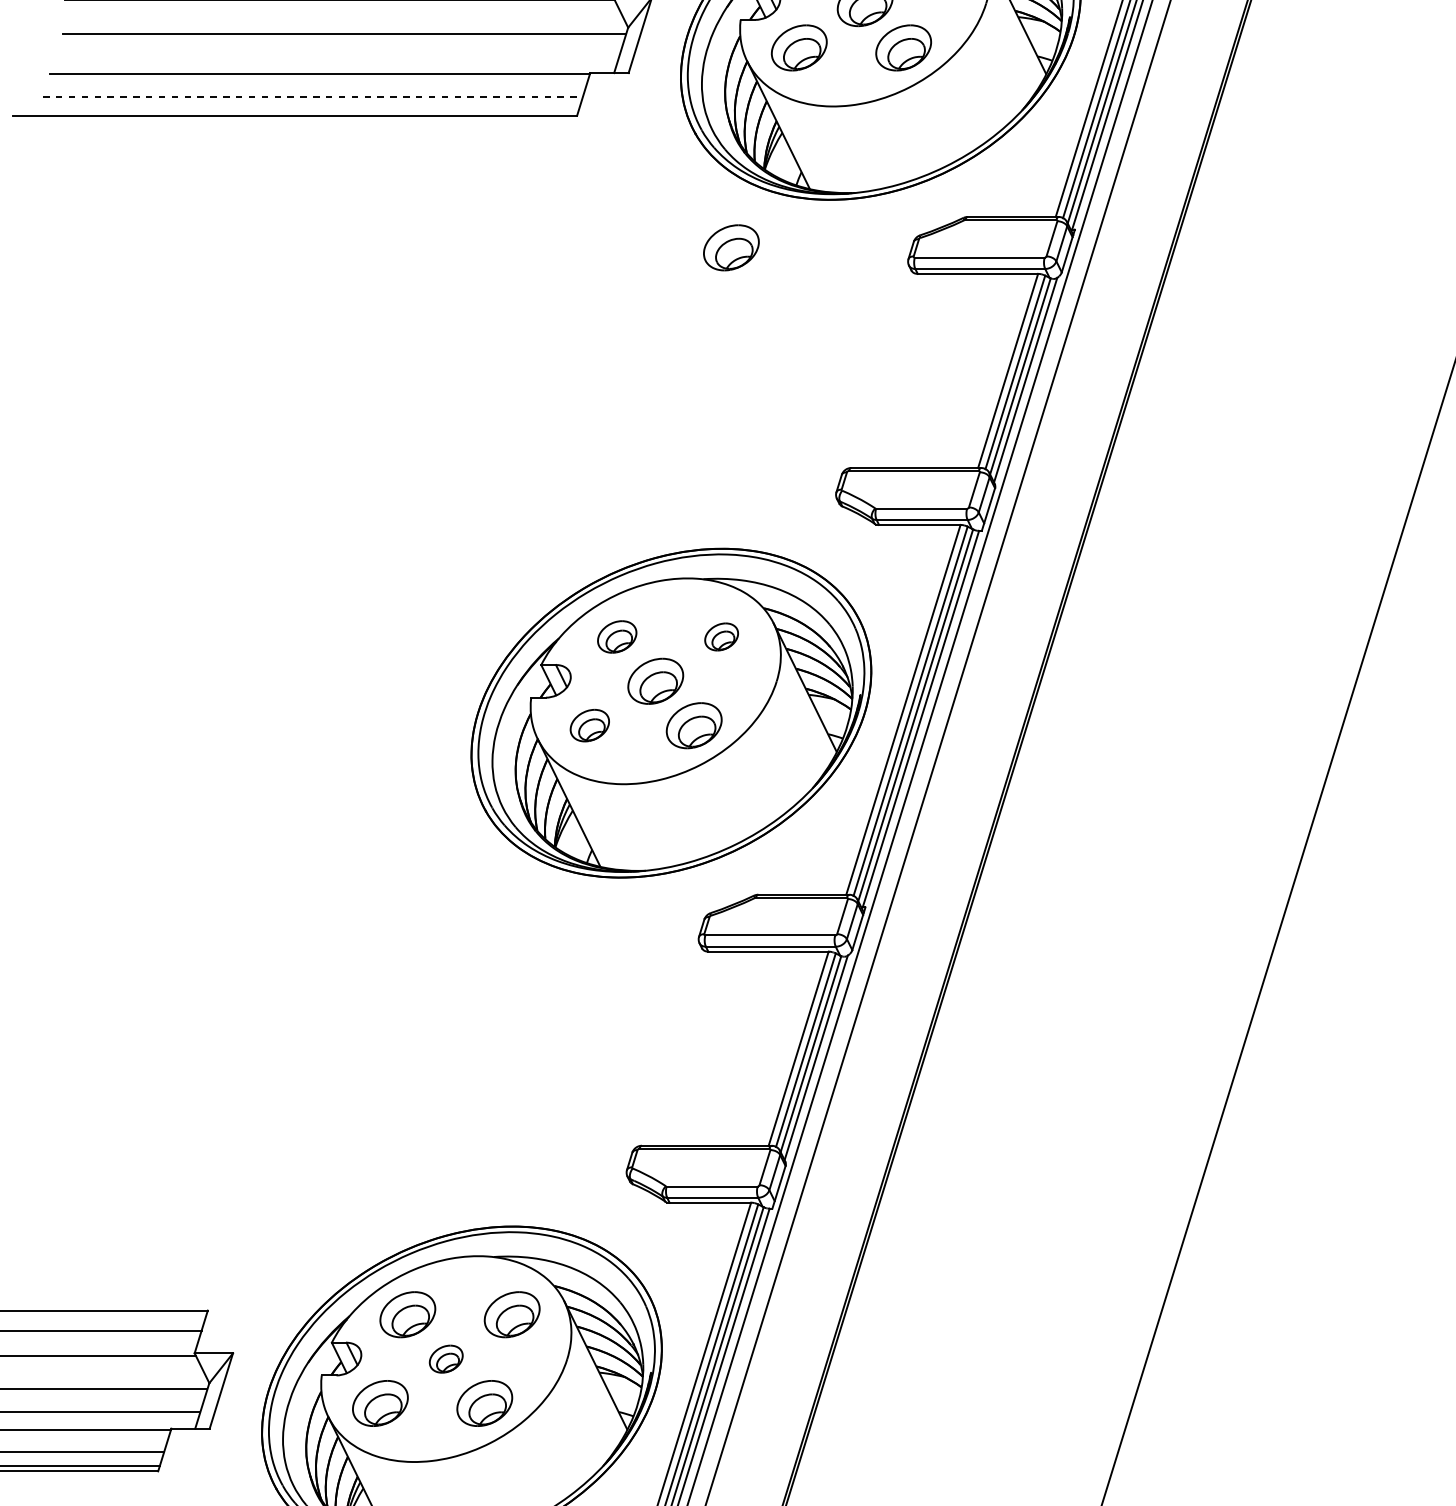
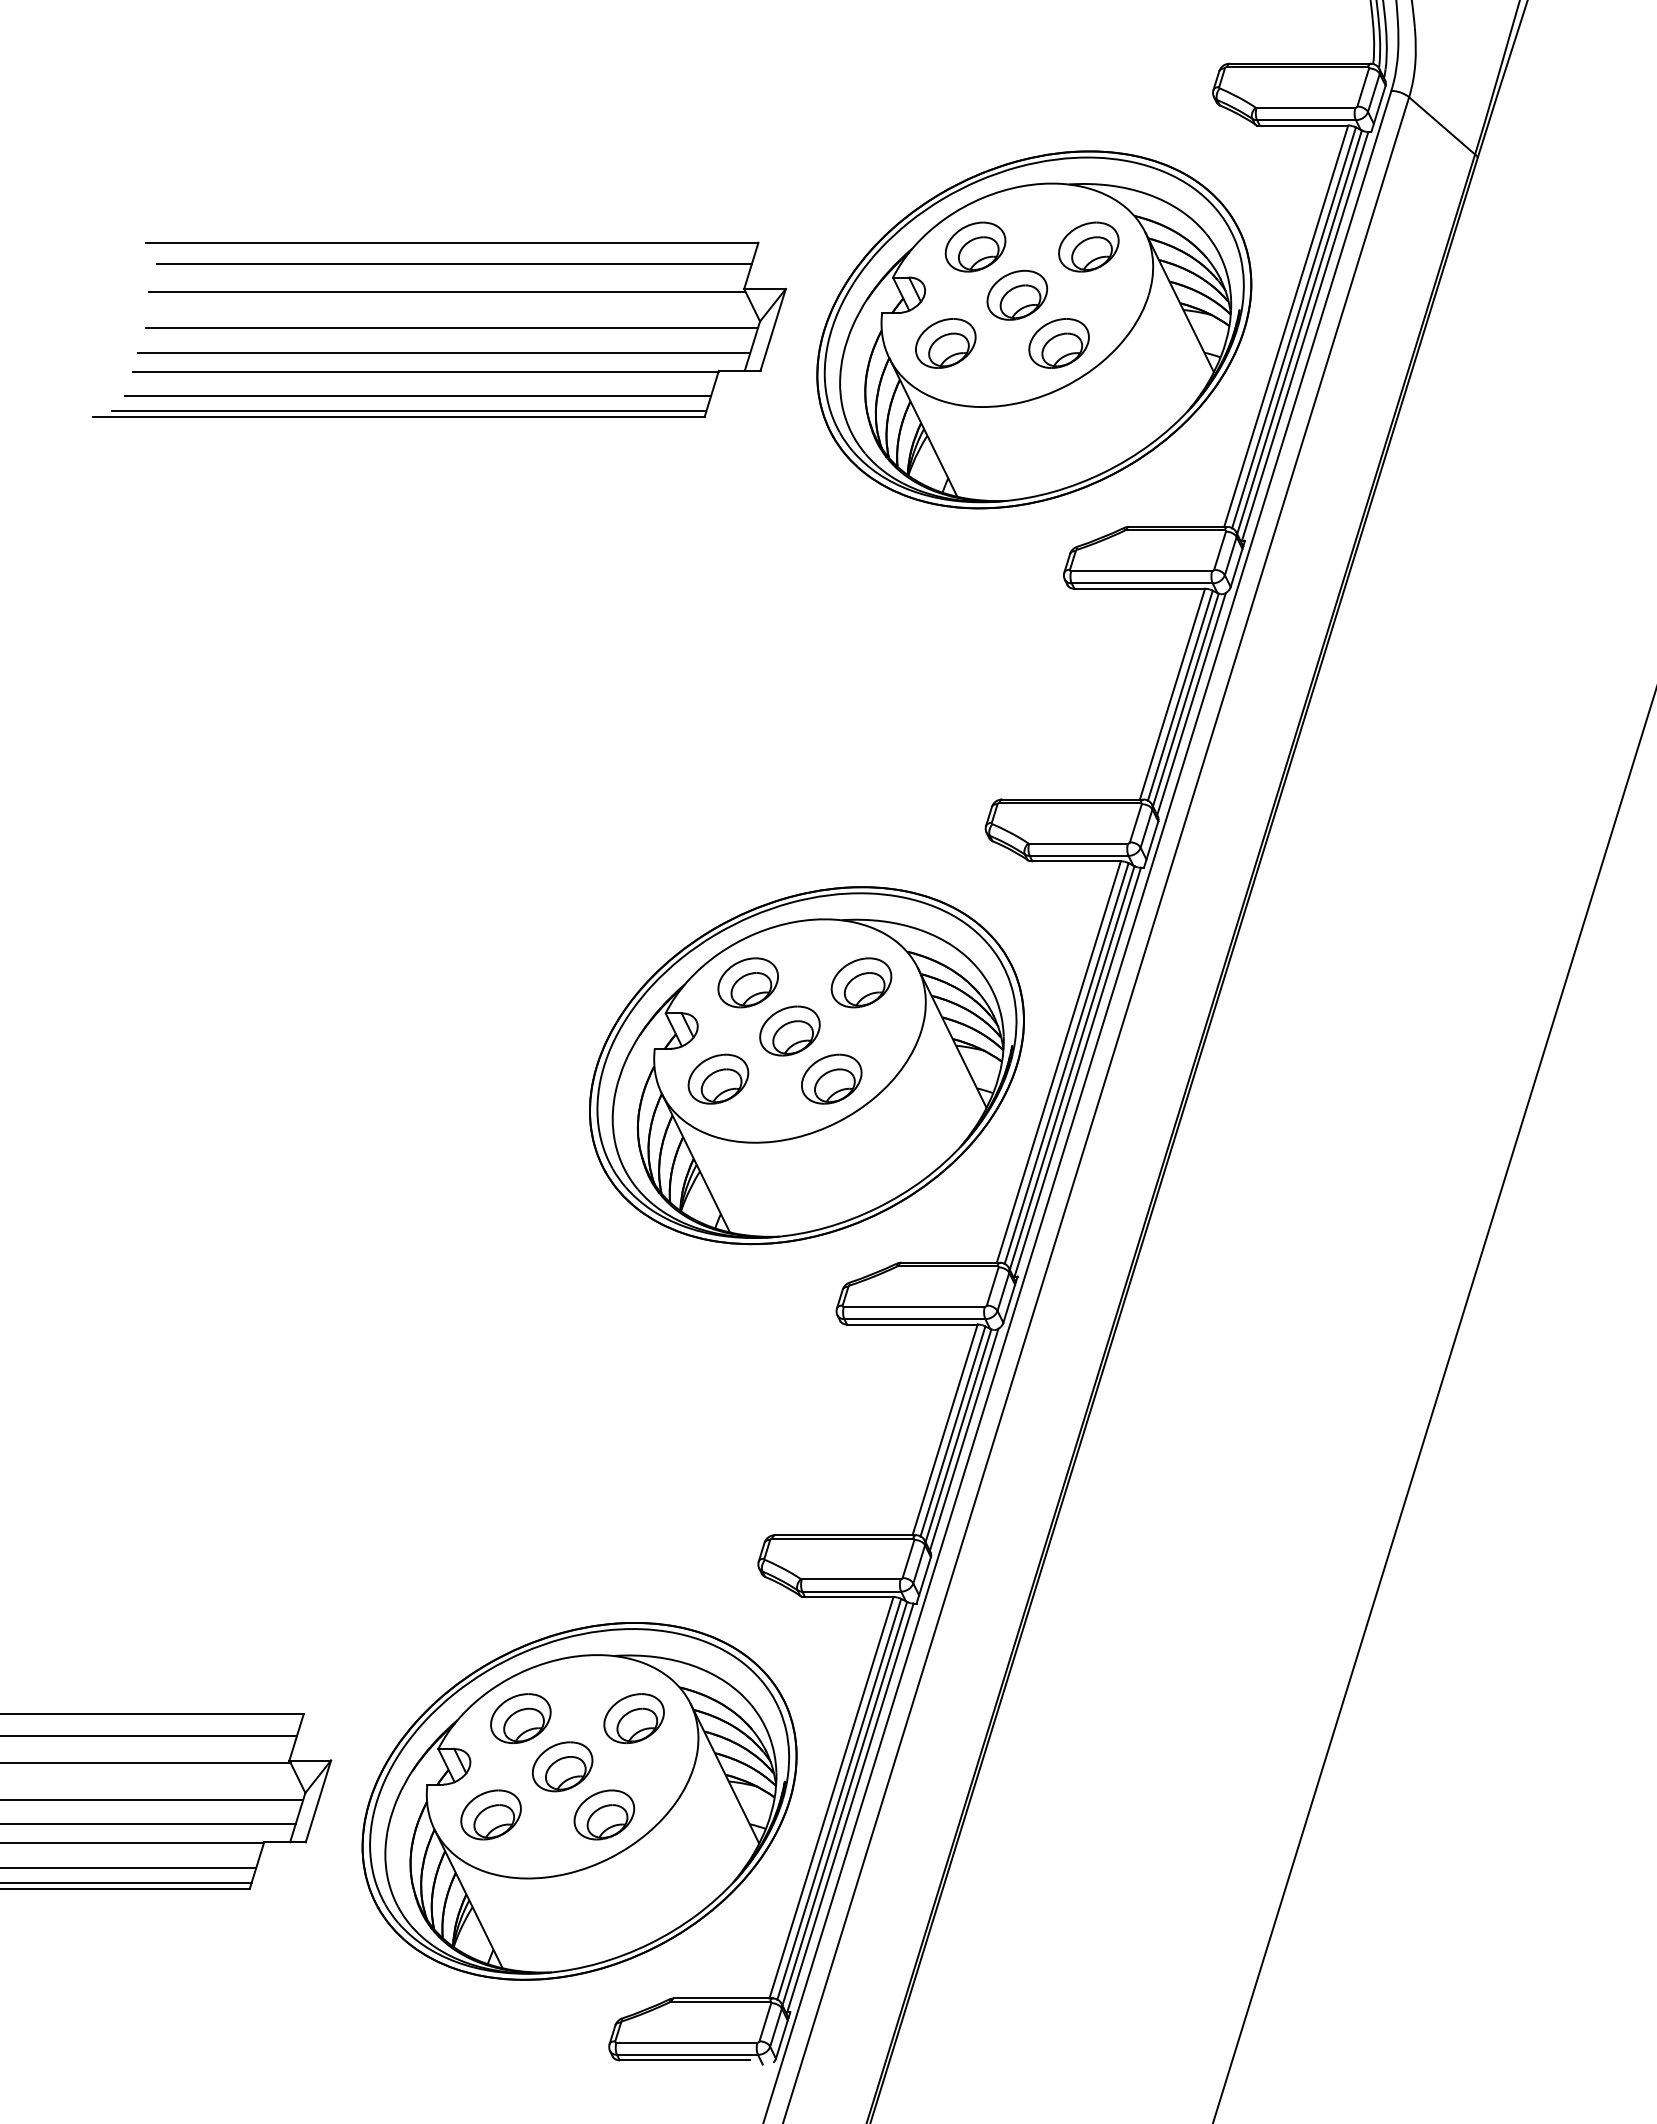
line: (337, 56) -> (444, 352), added
line: (313, 96) -> (418, 396), dashed -> solid
line: (304, 110) -> (408, 411), added
part: (730, 247) -> (871, 560), removed
part: (616, 636) -> (747, 982), size x1.43
part: (721, 636) -> (861, 982), size x1.67
part: (589, 725) -> (718, 1078), size x1.43
part: (446, 1358) -> (562, 1766), size x1.67

